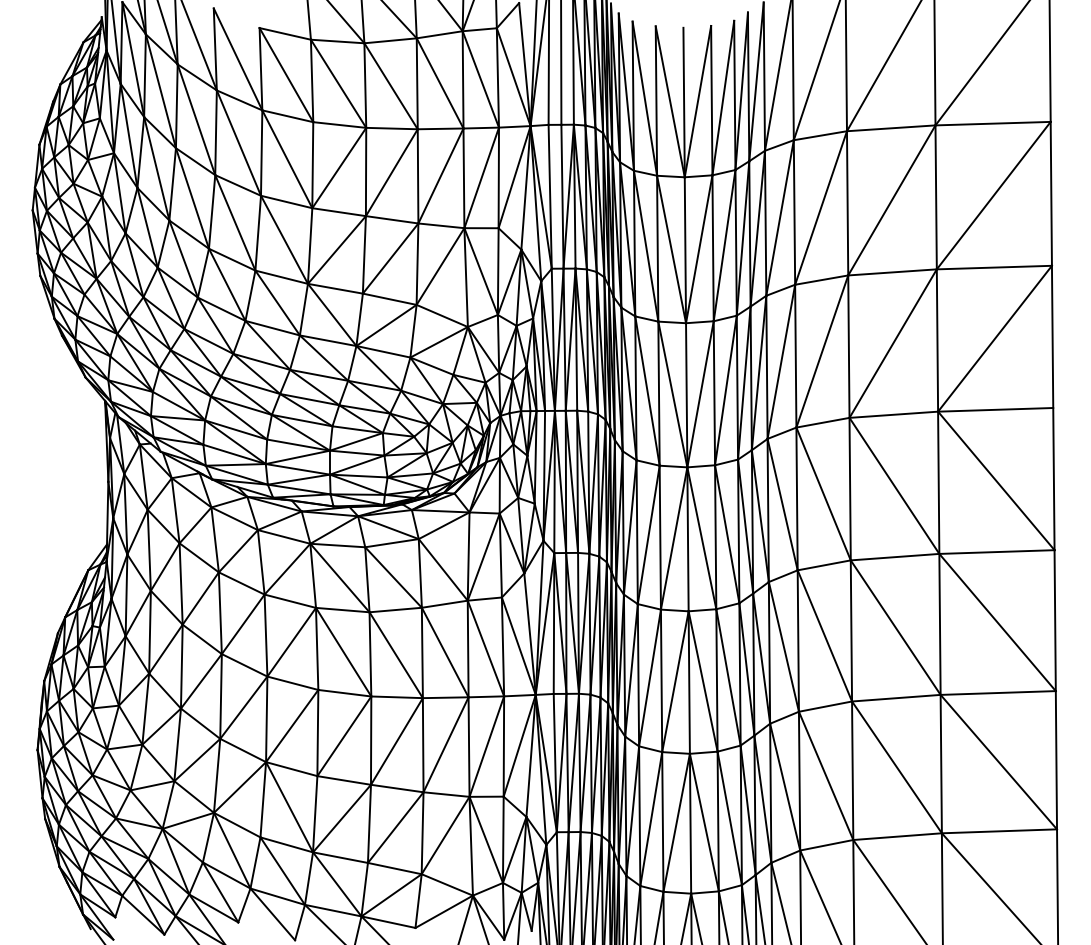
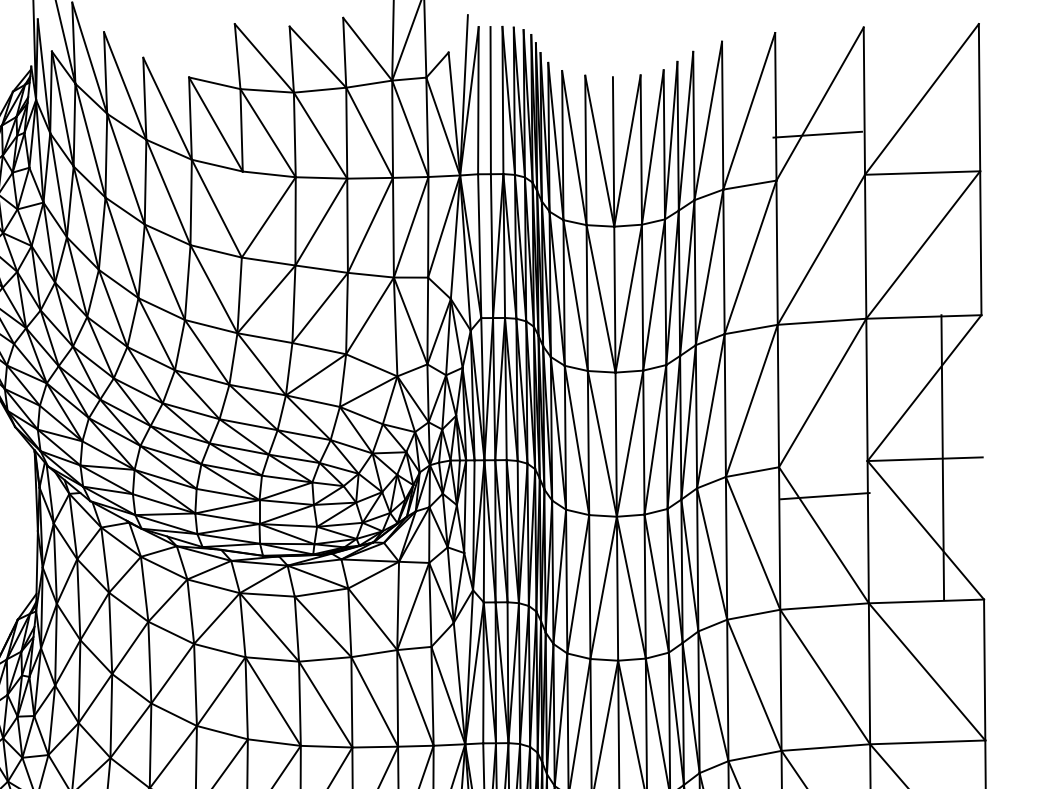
line: (890, 128) -> (817, 134), moved
line: (312, 165) -> (242, 214), removed
line: (1052, 407) -> (942, 456), moved
line: (893, 414) -> (825, 495), moved

